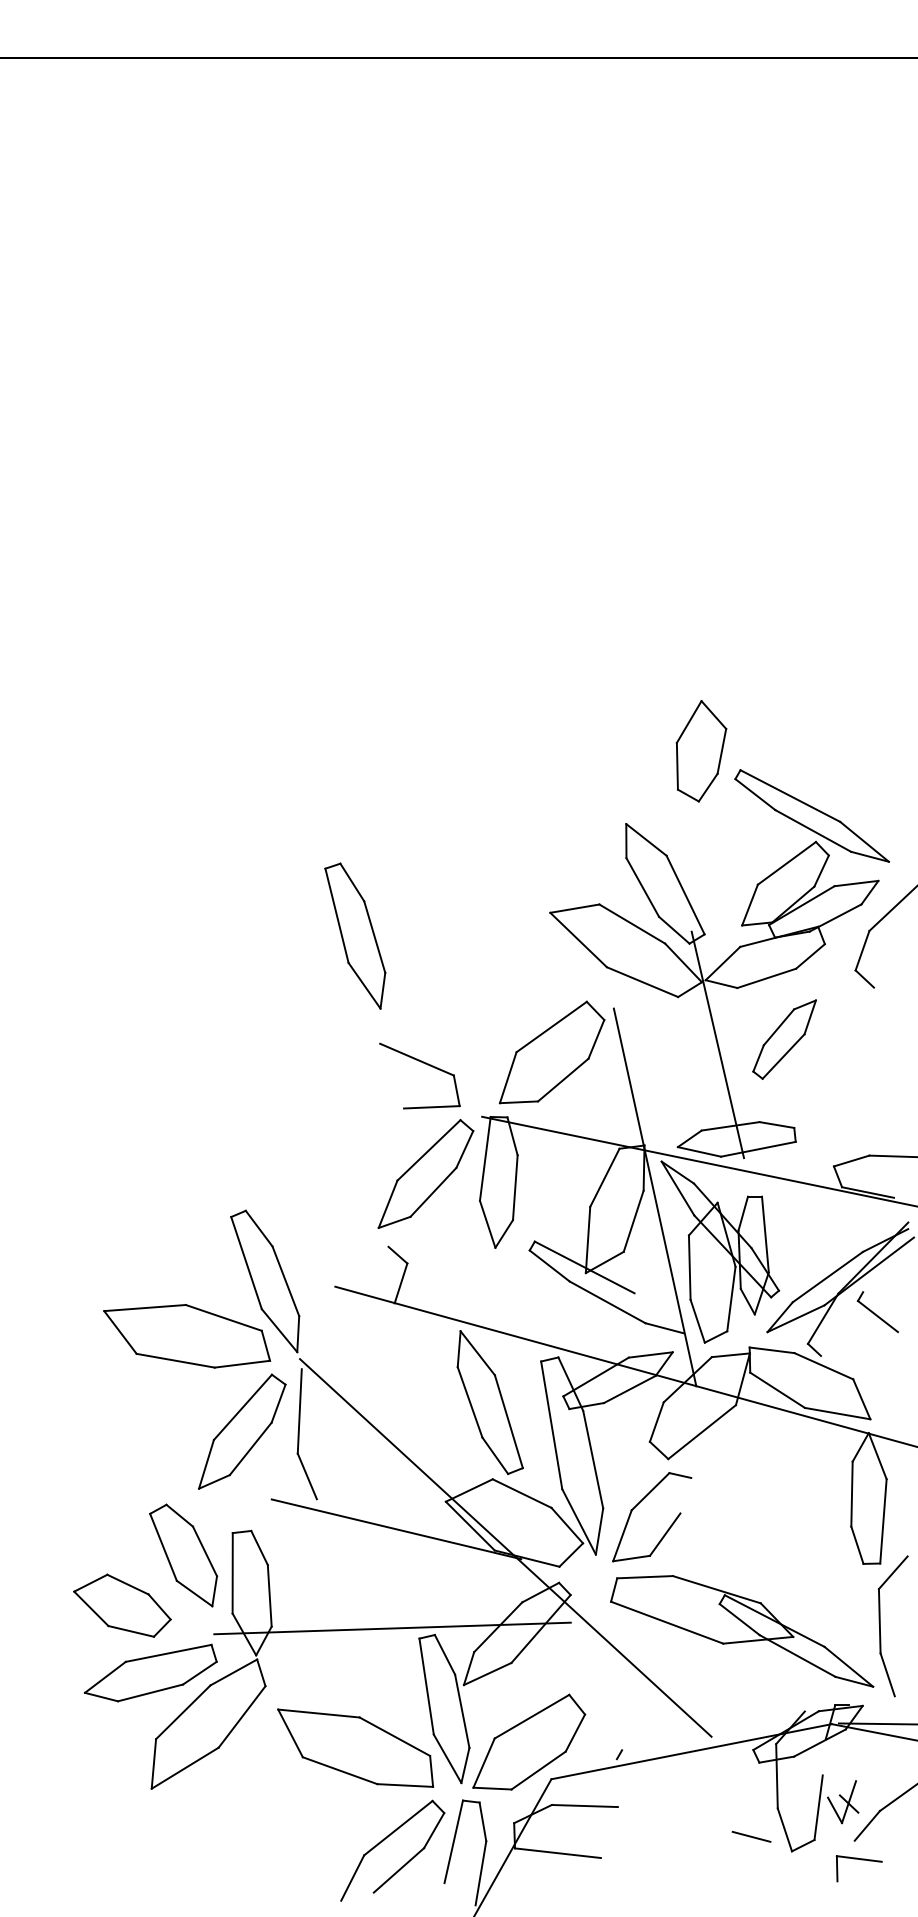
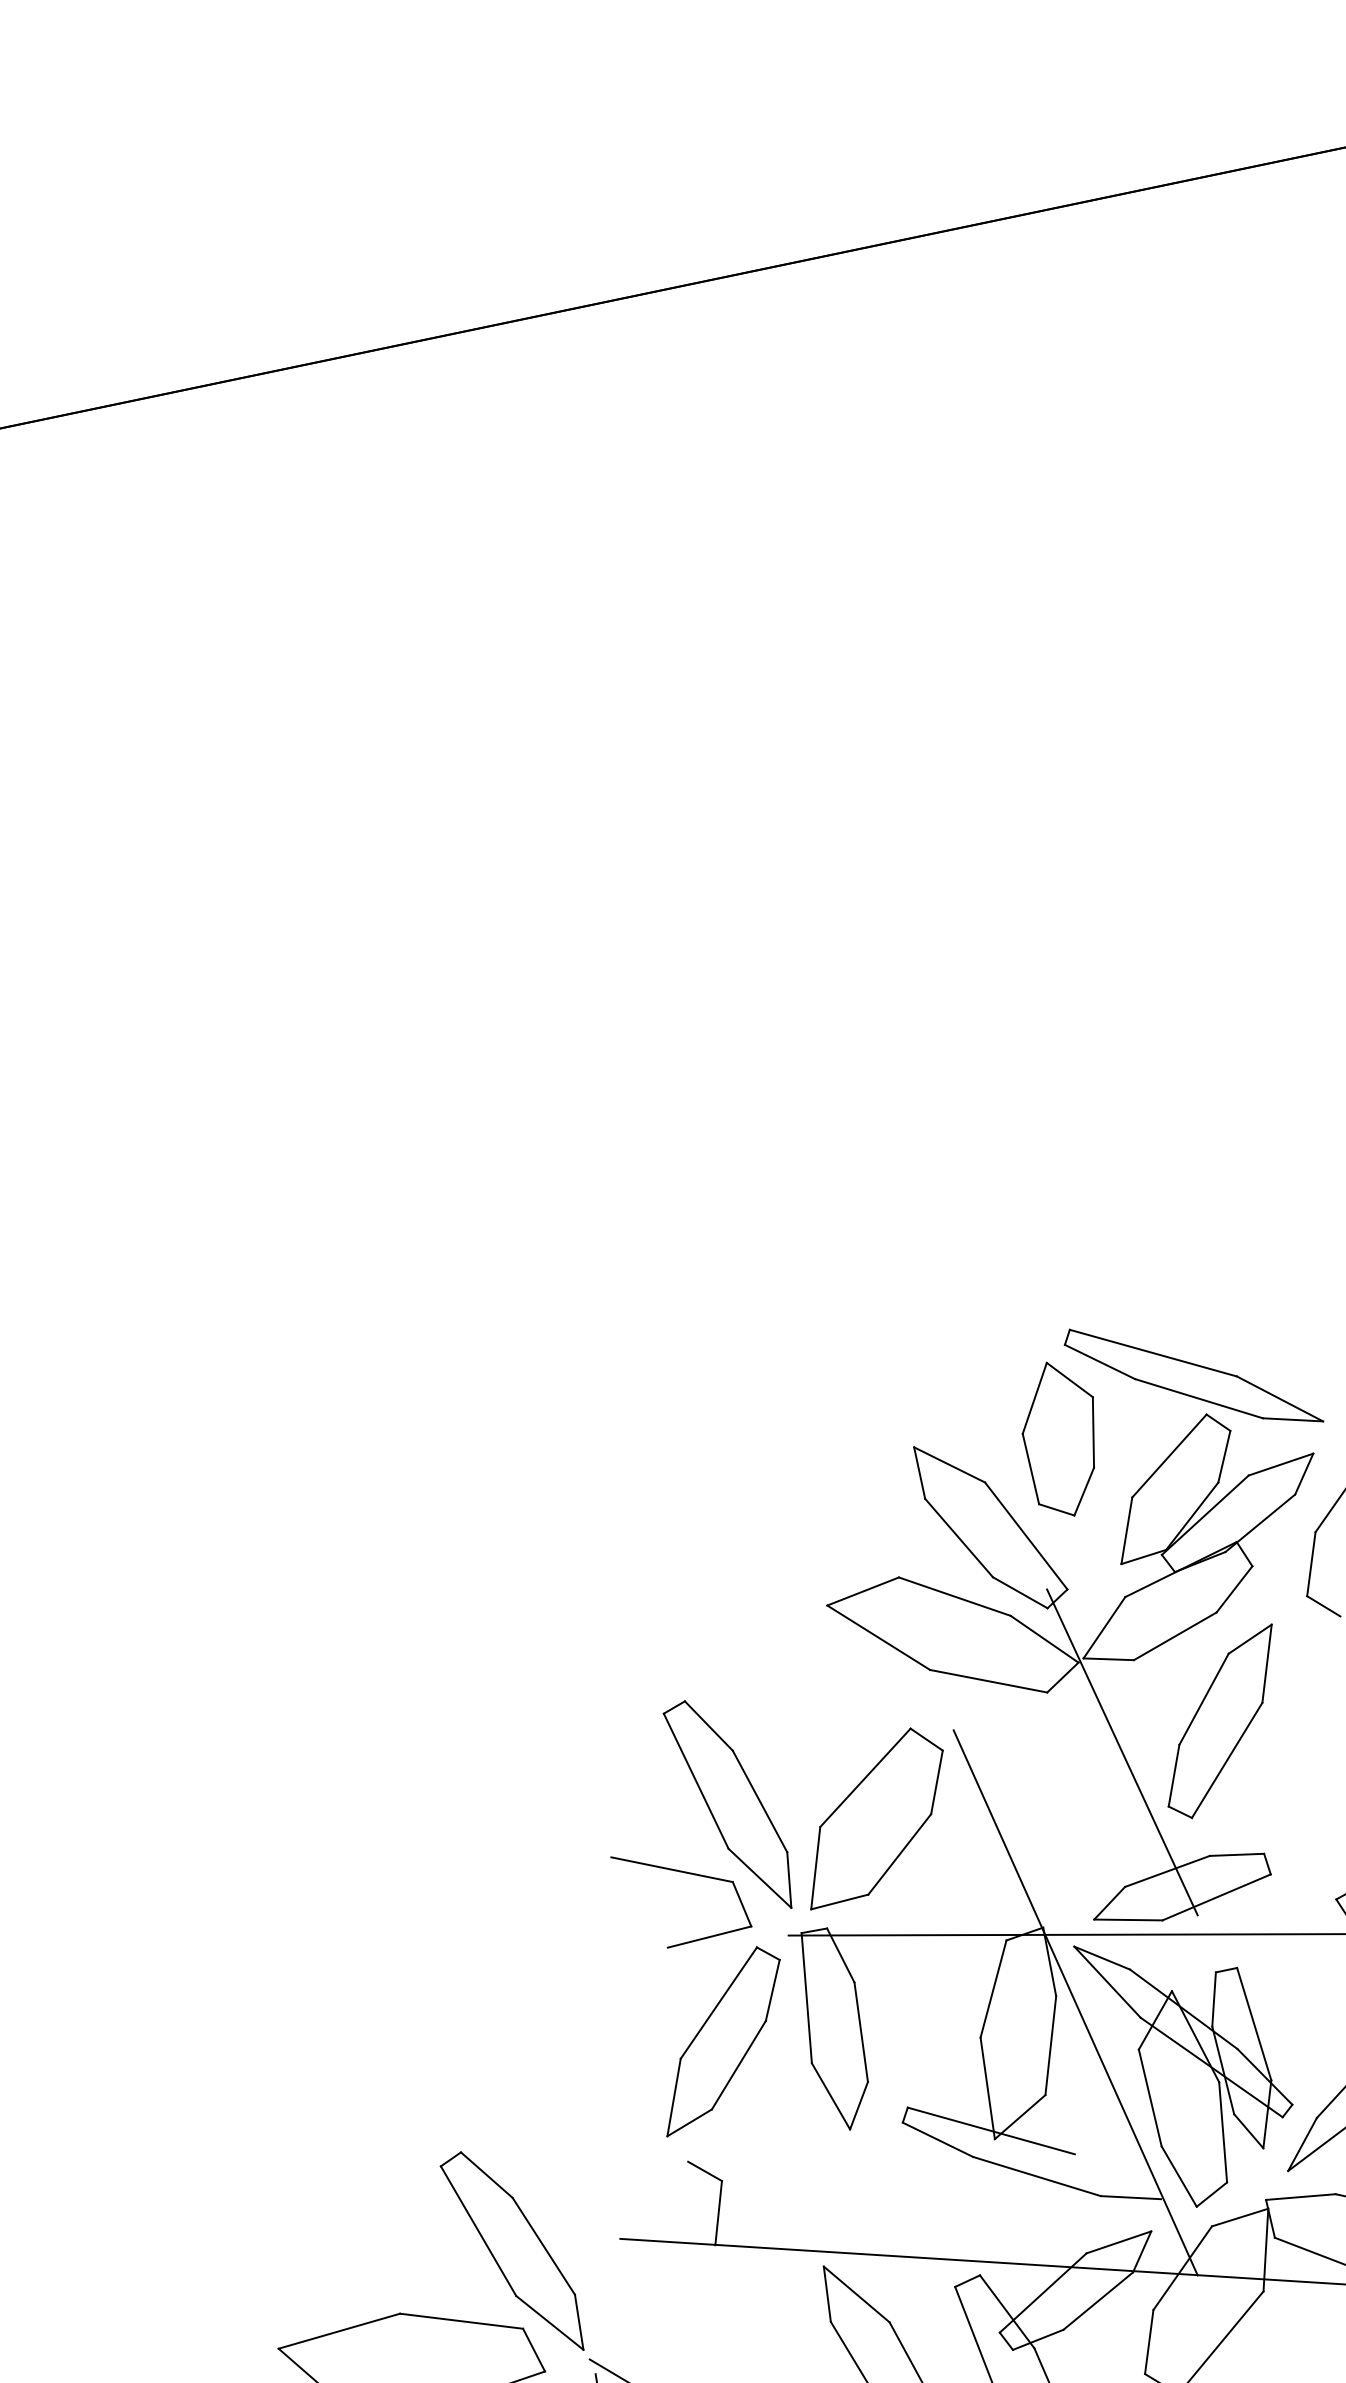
part: (701, 751) -> (1062, 1439), moved
part: (355, 935) -> (730, 1805), moved
part: (784, 1039) -> (1221, 1723), size x1.43

